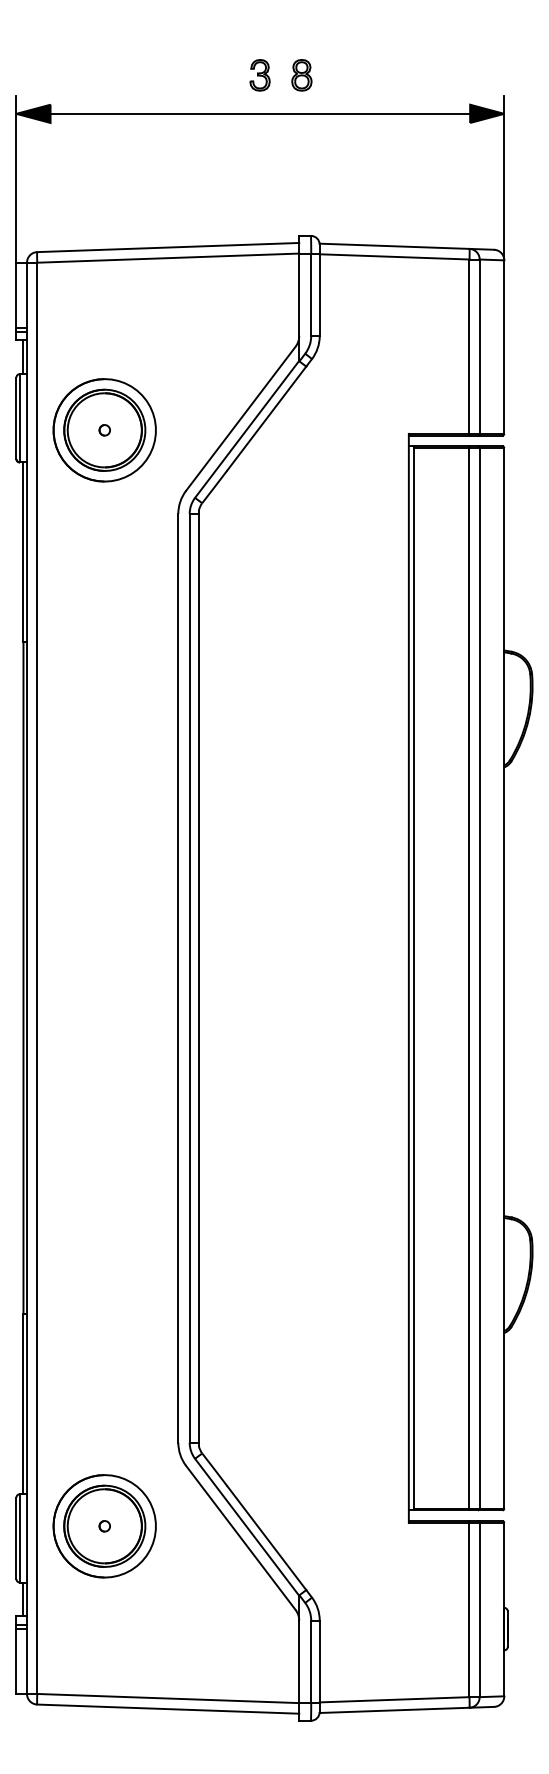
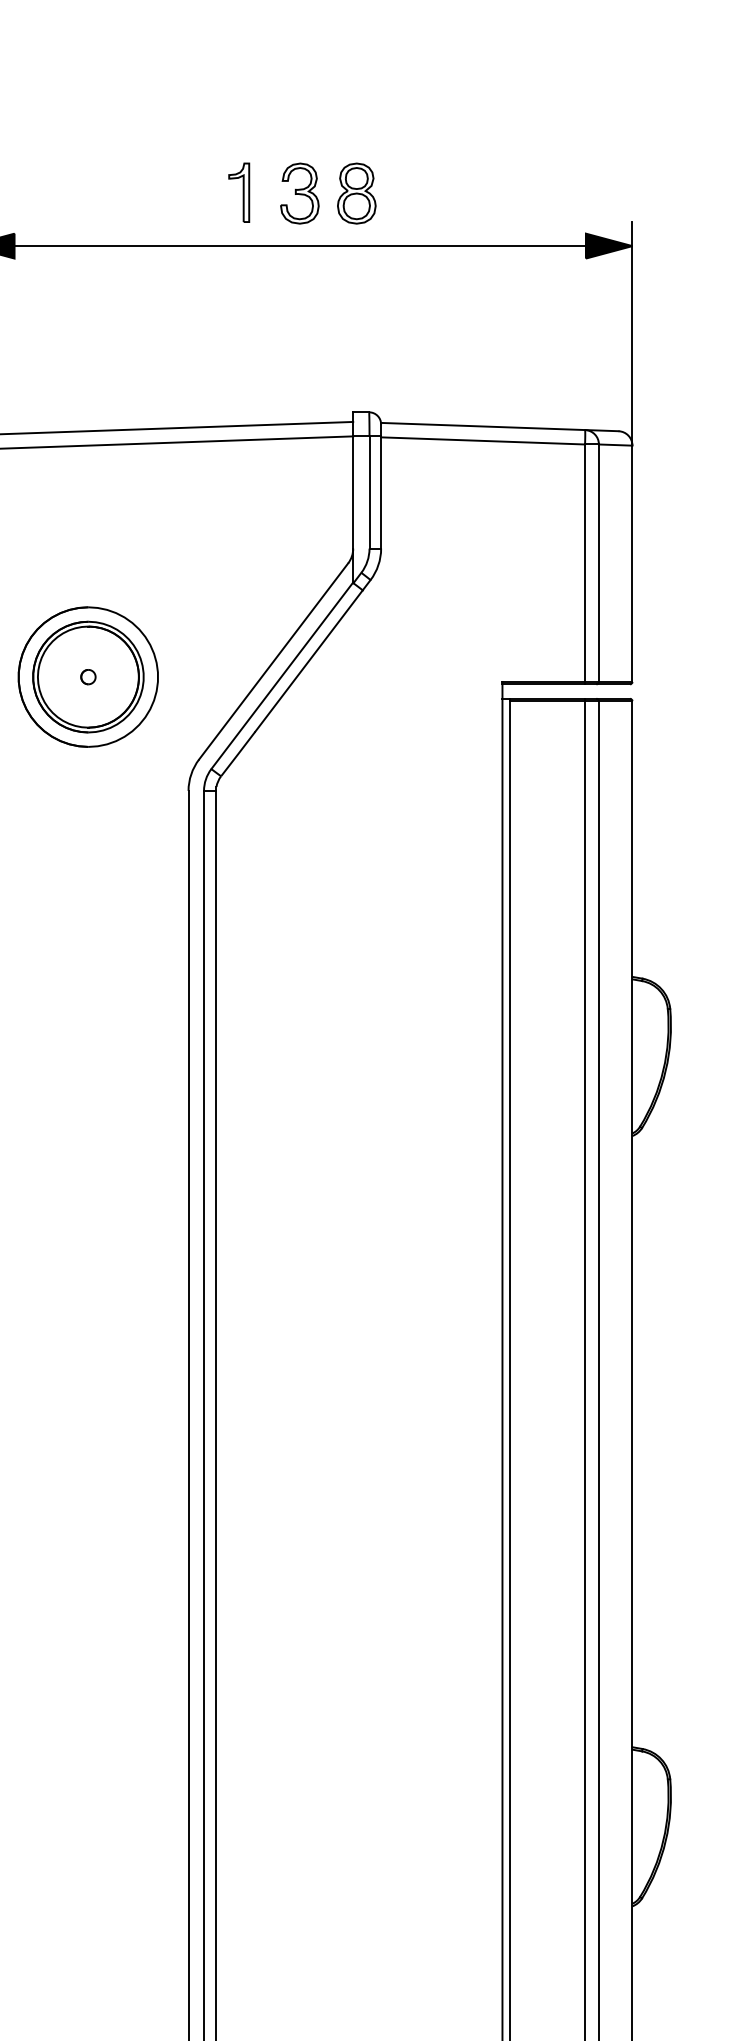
part: (215, 74) -> (239, 192), added
part: (259, 75) -> (299, 193), size x1.43
part: (301, 75) -> (356, 193), size x1.43

